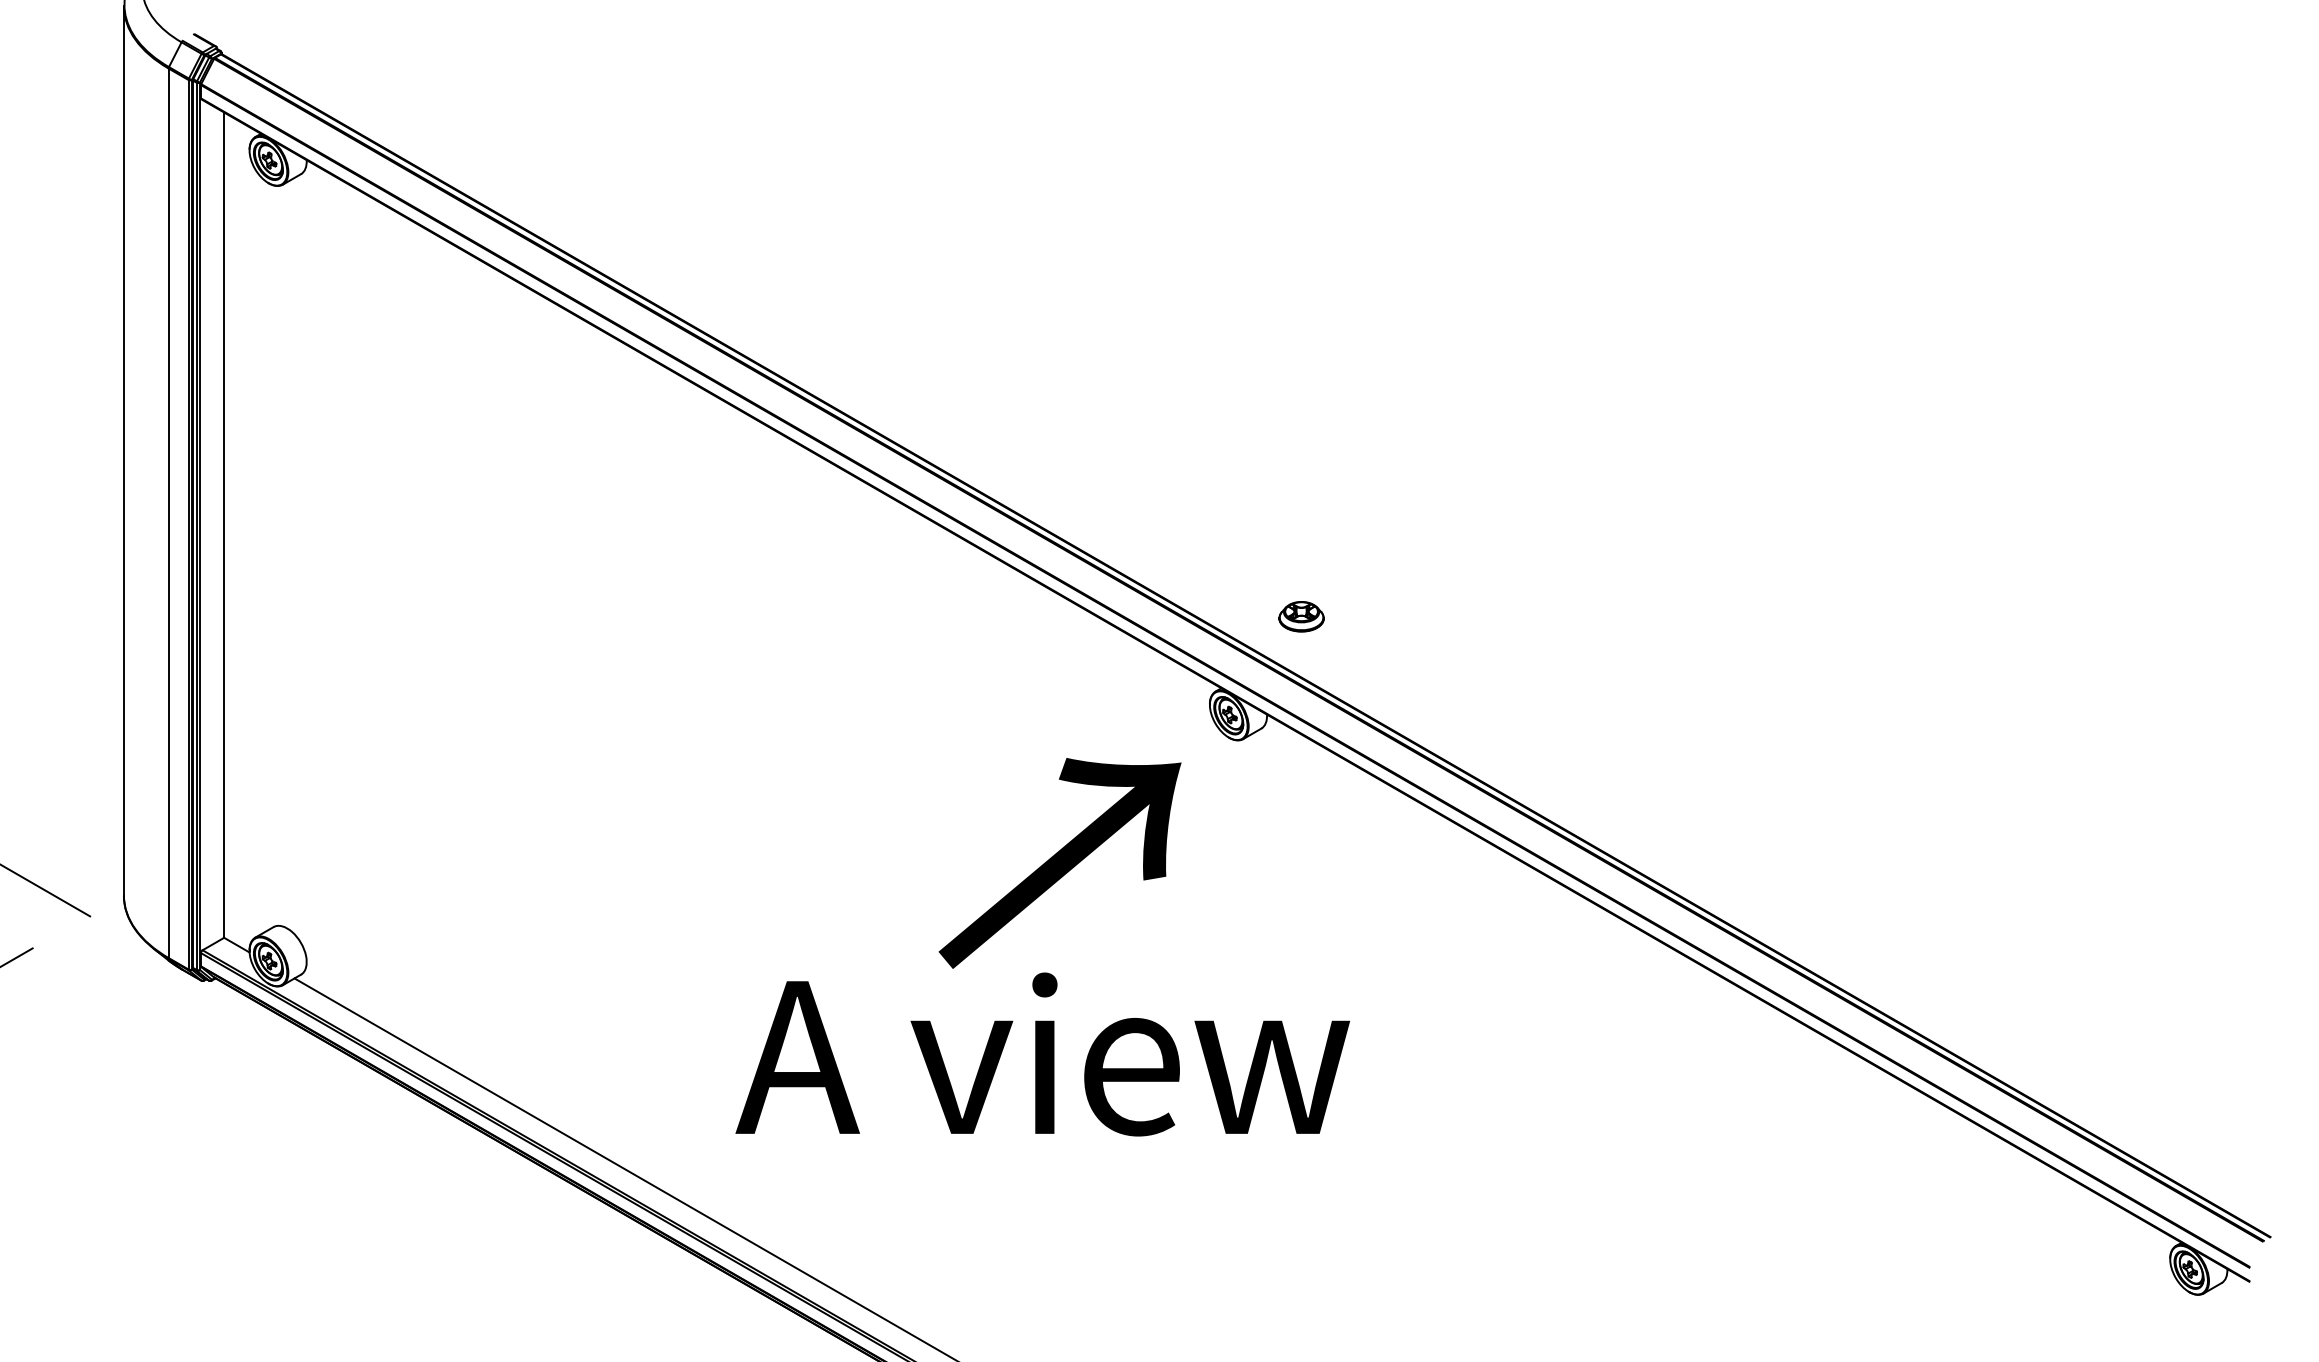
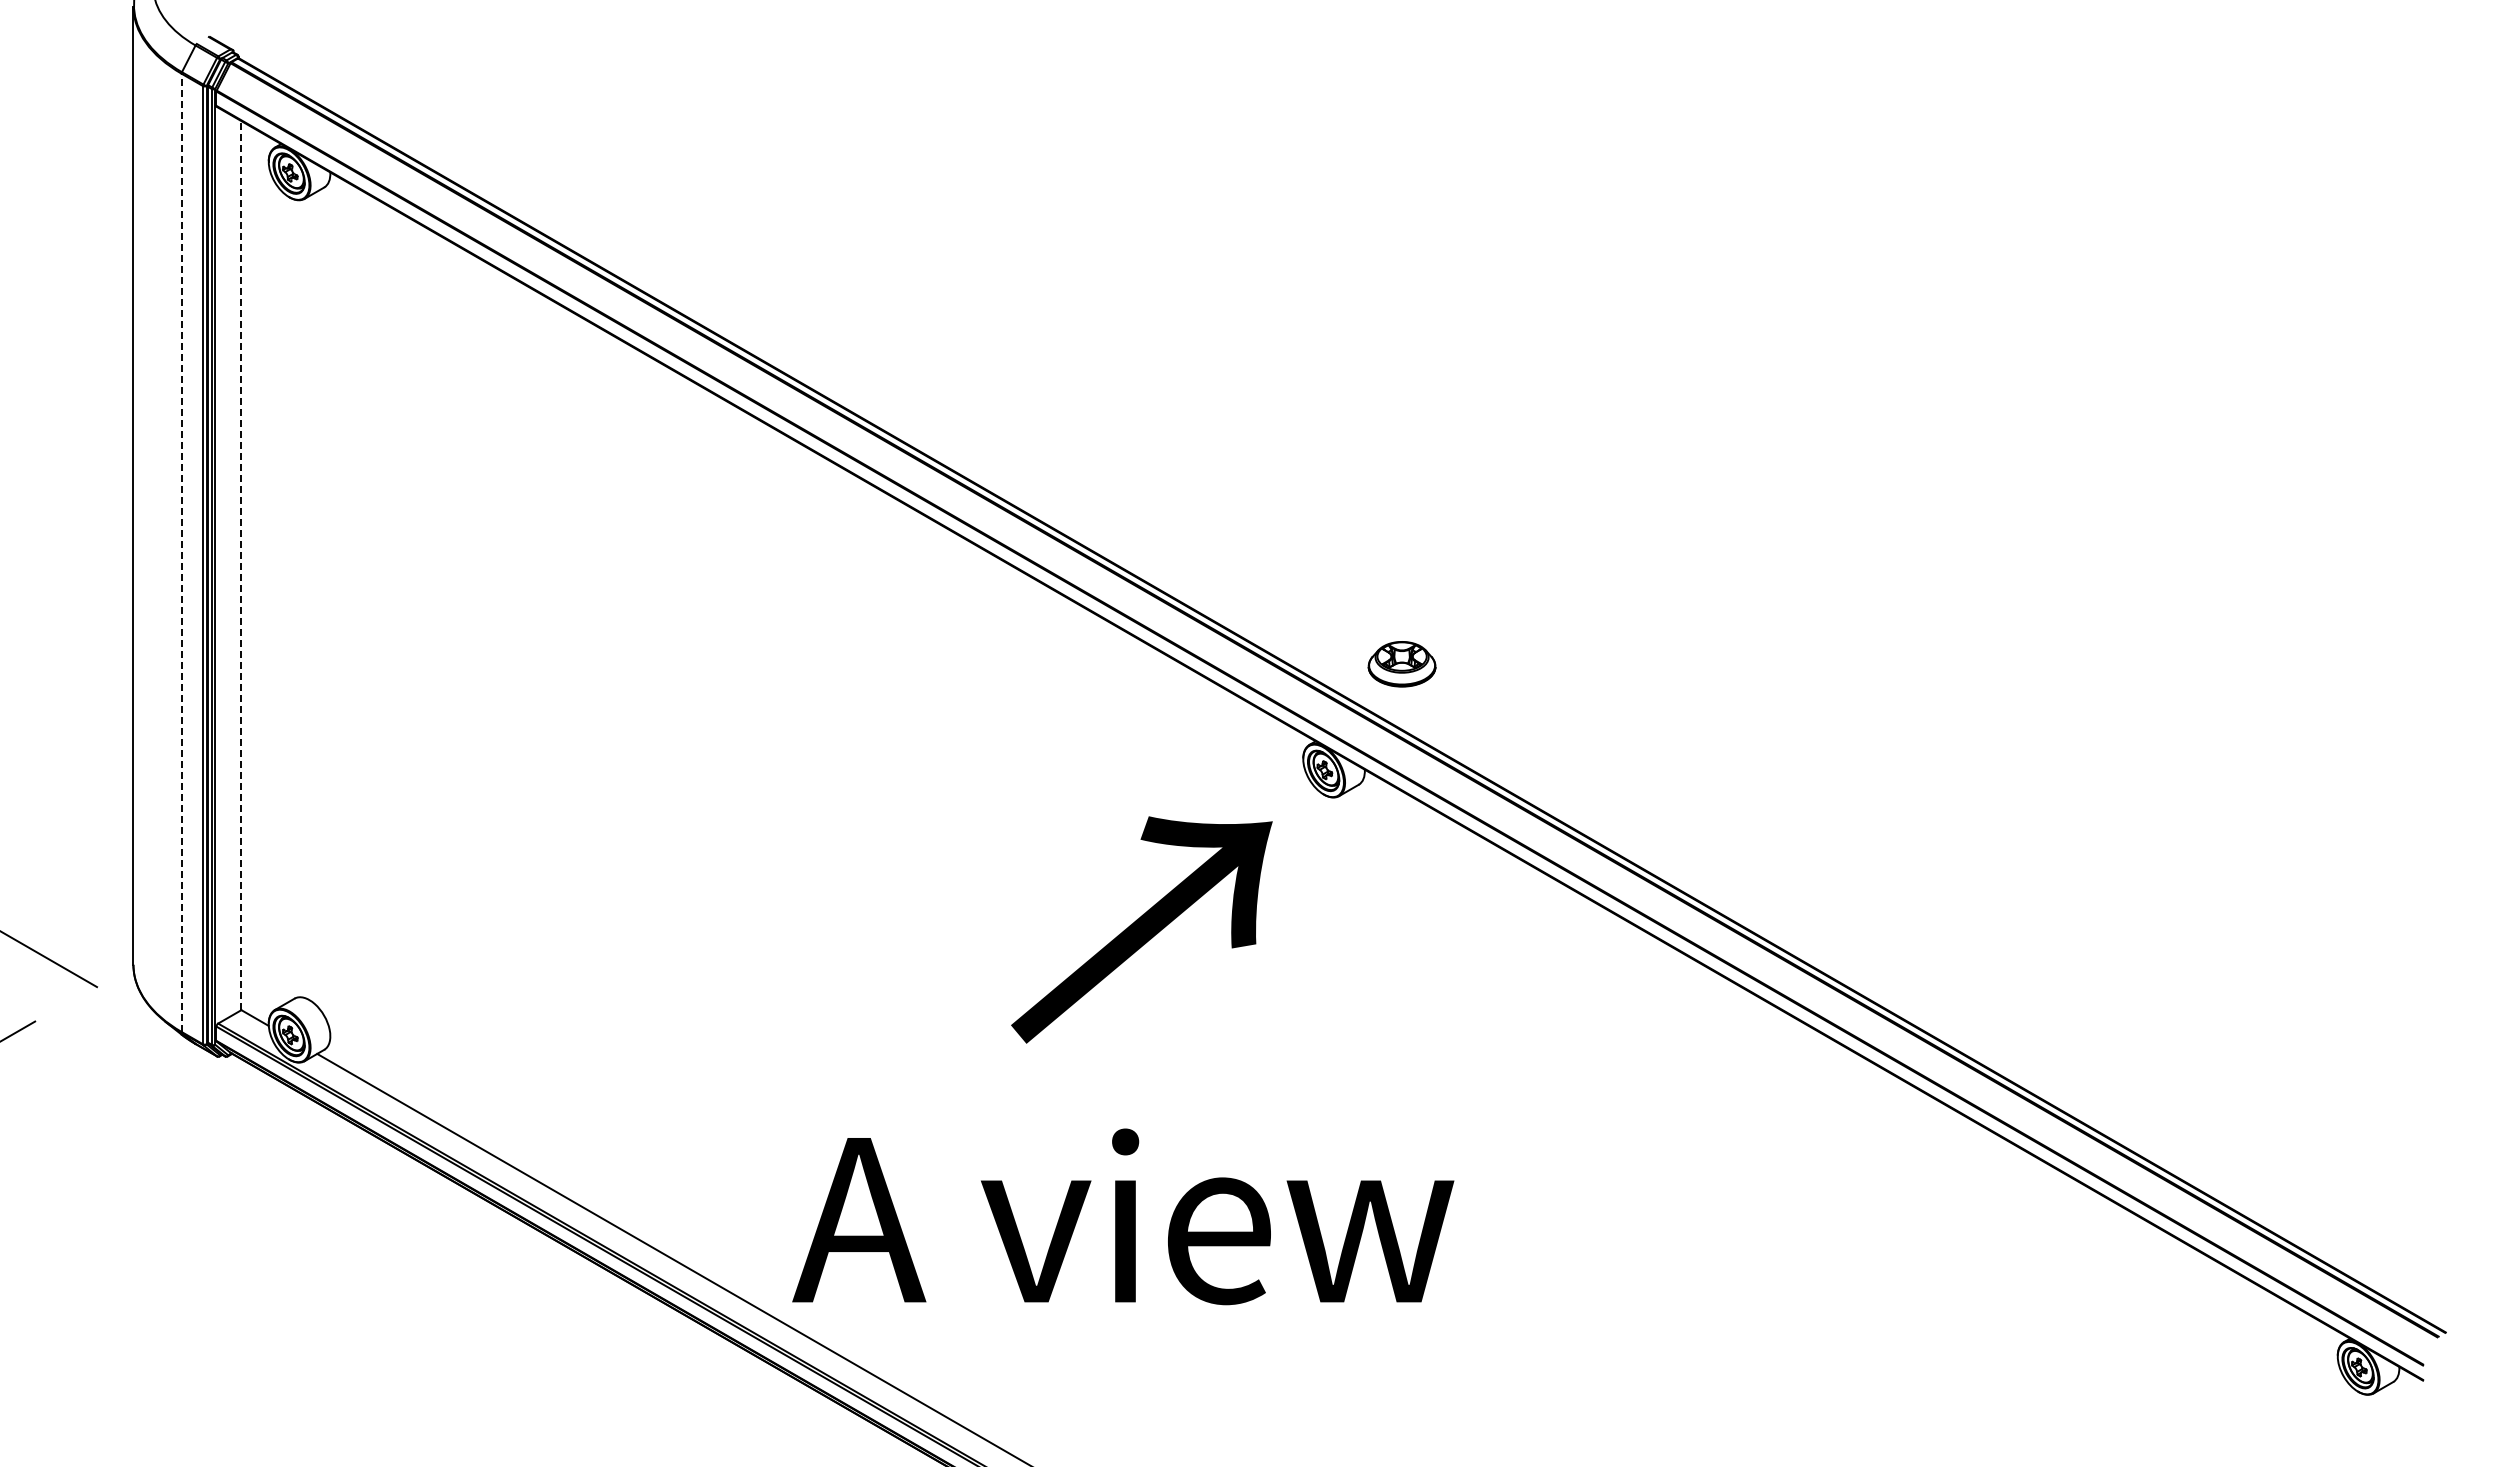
line: (168, 512) -> (181, 552), solid -> dashed
line: (224, 525) -> (241, 565), solid -> dashed
part: (1301, 616) -> (1401, 664), size x1.4
text: (1042, 1054) -> (1123, 1216), moved

